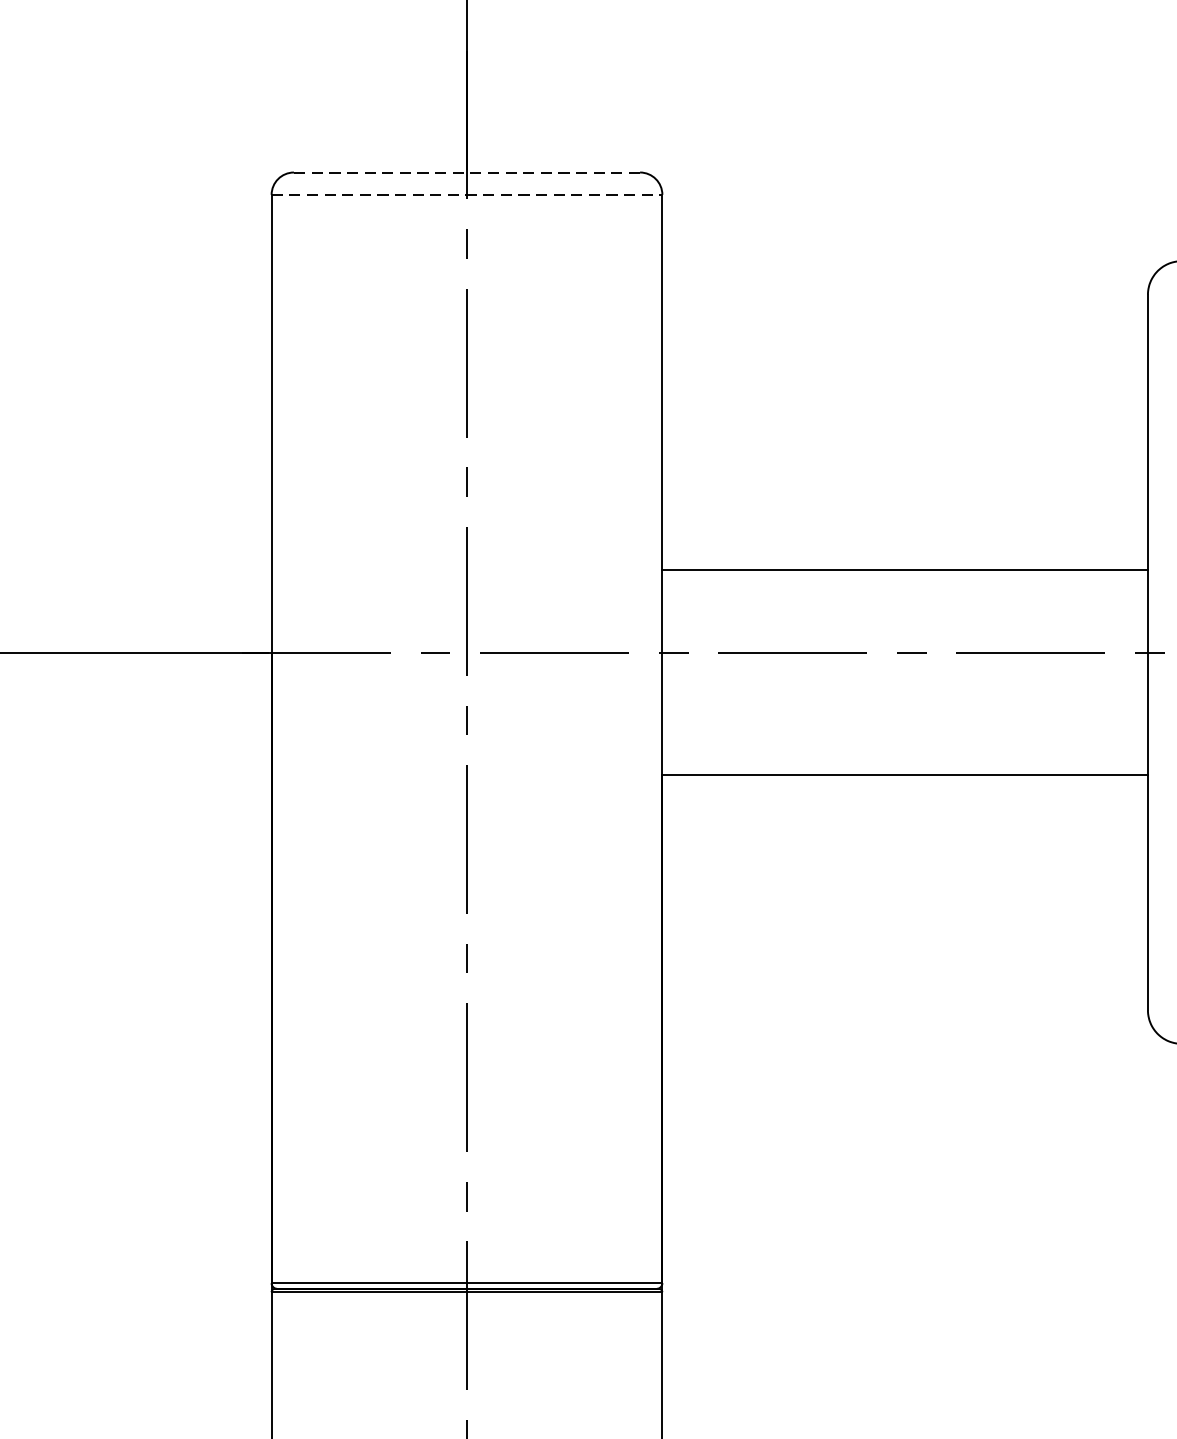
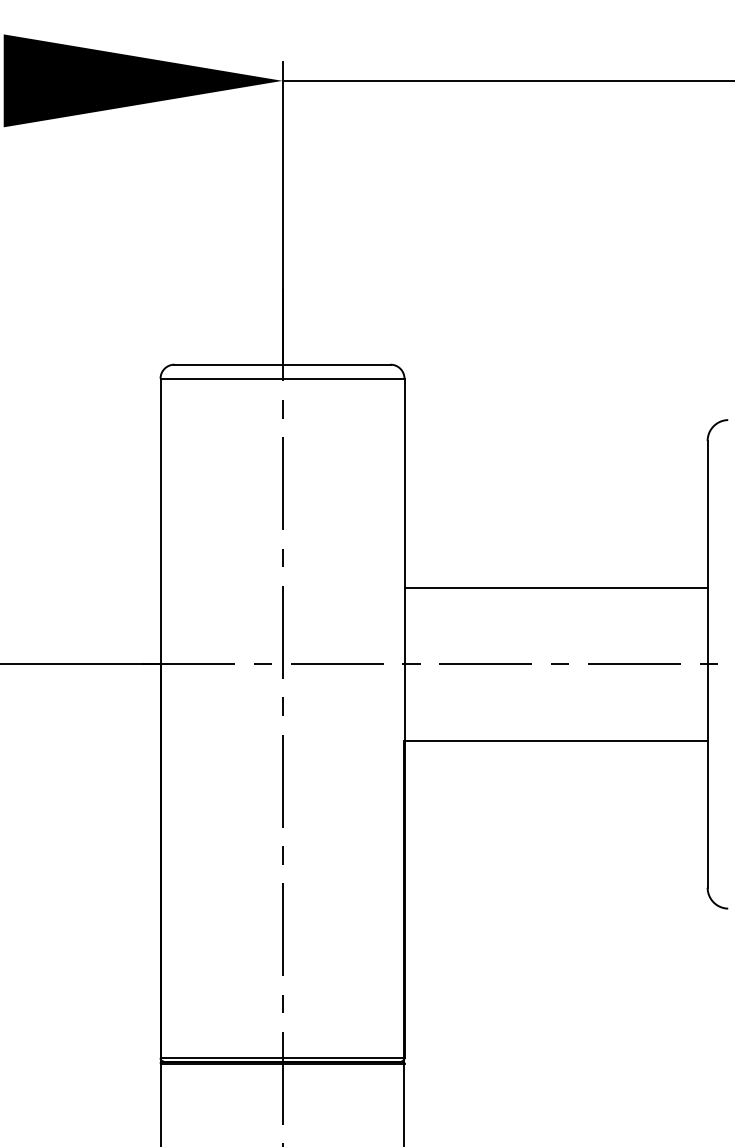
line: (466, 172) -> (282, 364), dashed -> solid
line: (466, 194) -> (282, 378), dashed -> solid
line: (904, 569) -> (555, 587), moved

